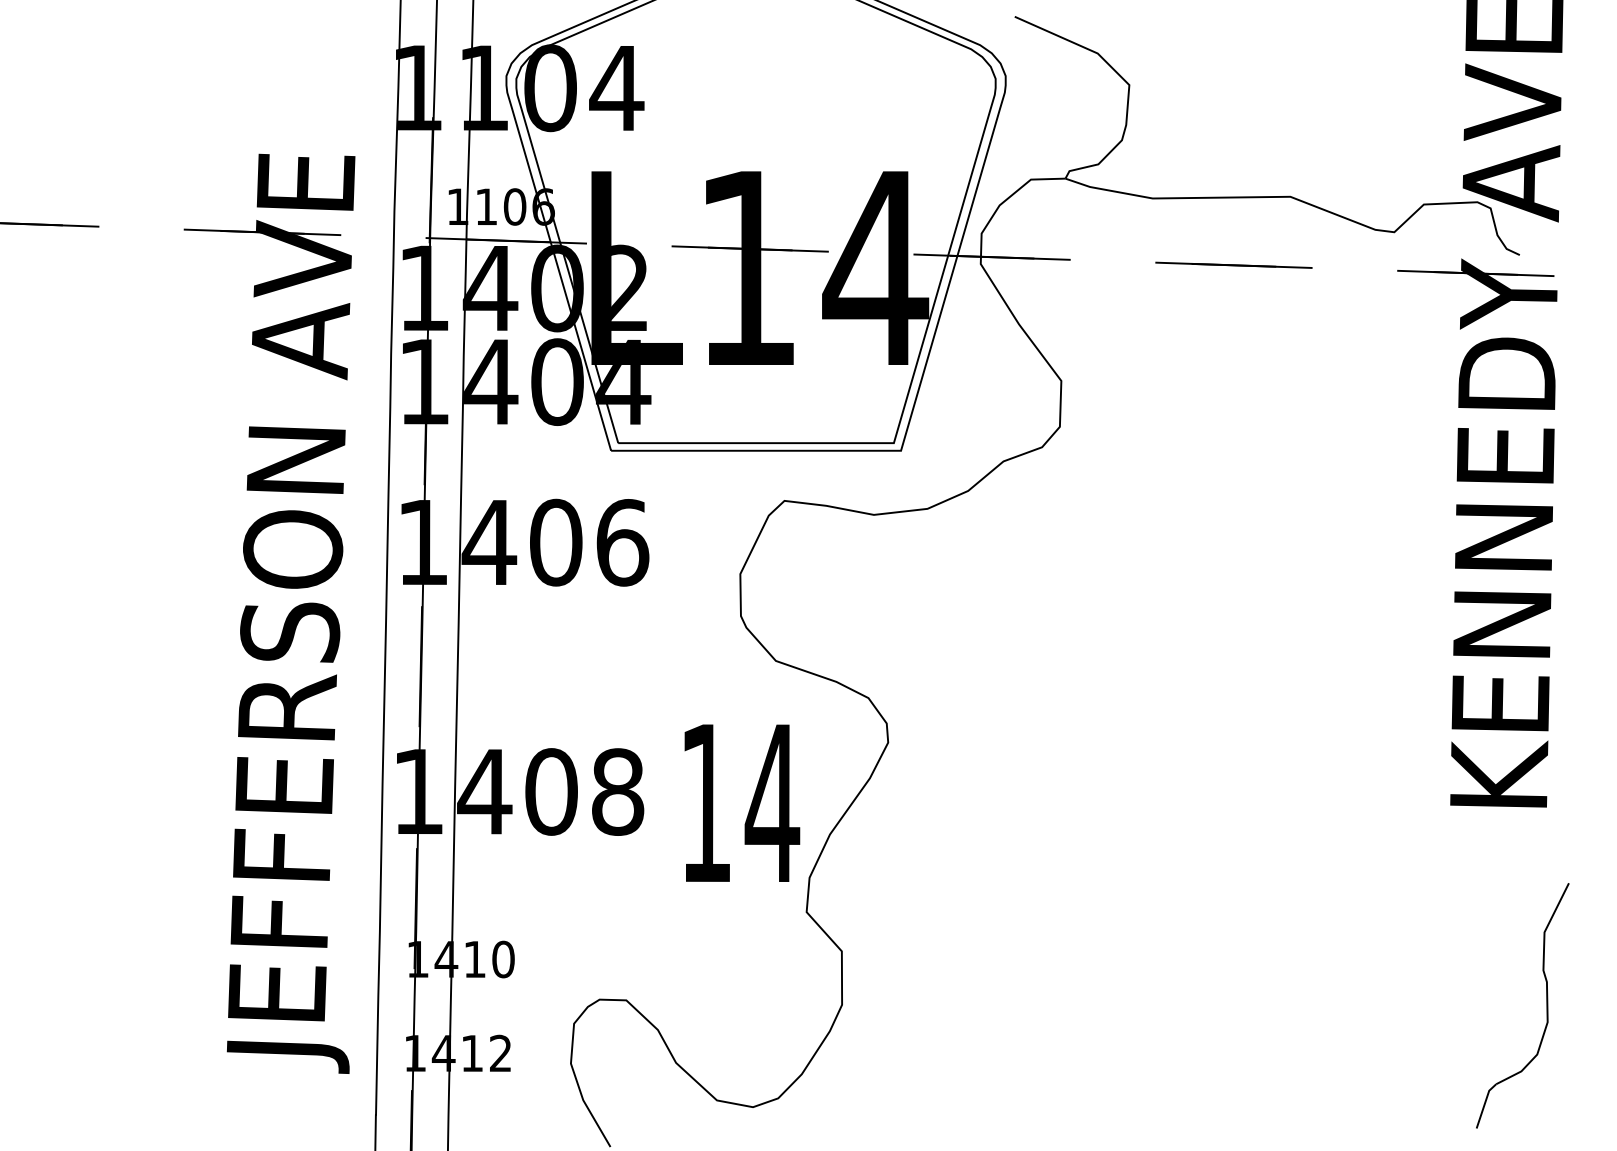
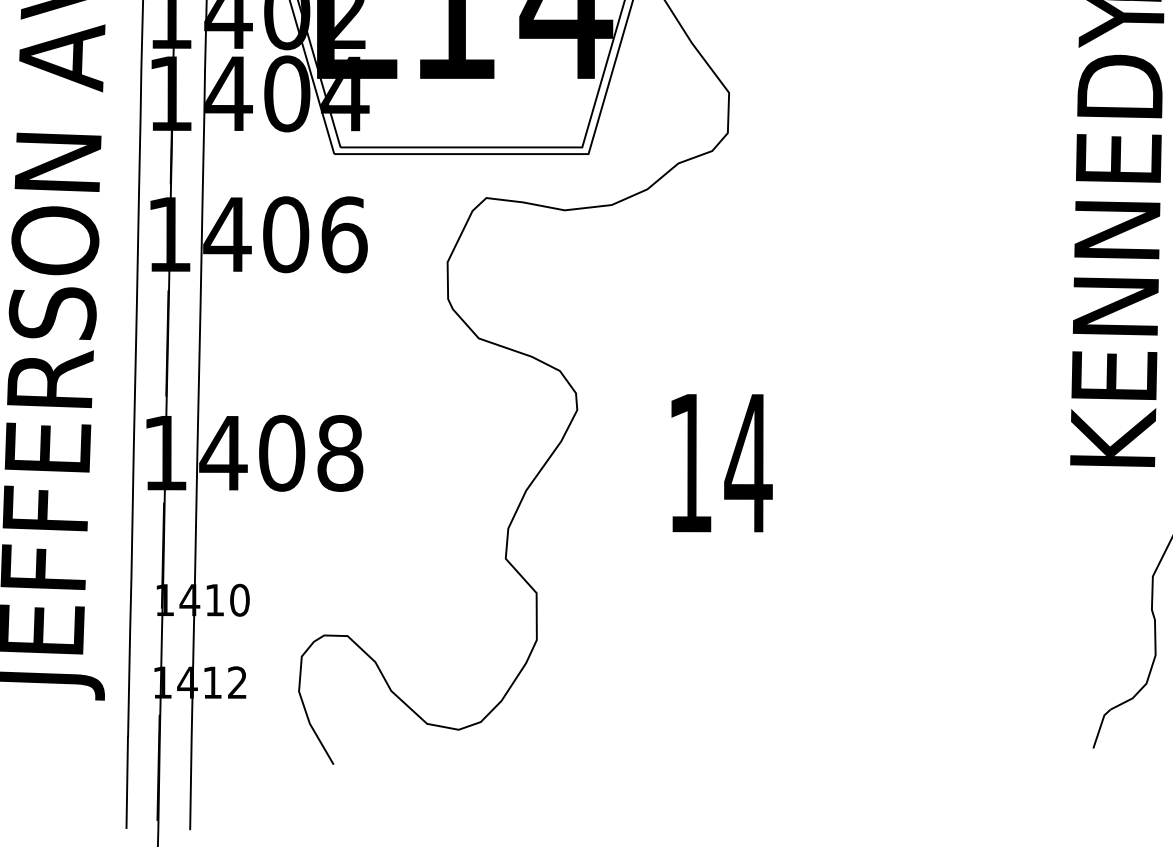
text: (742, 802) -> (722, 462), moved

